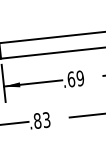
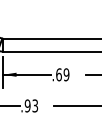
text: (37, 120) -> (27, 105), .83 -> .93

